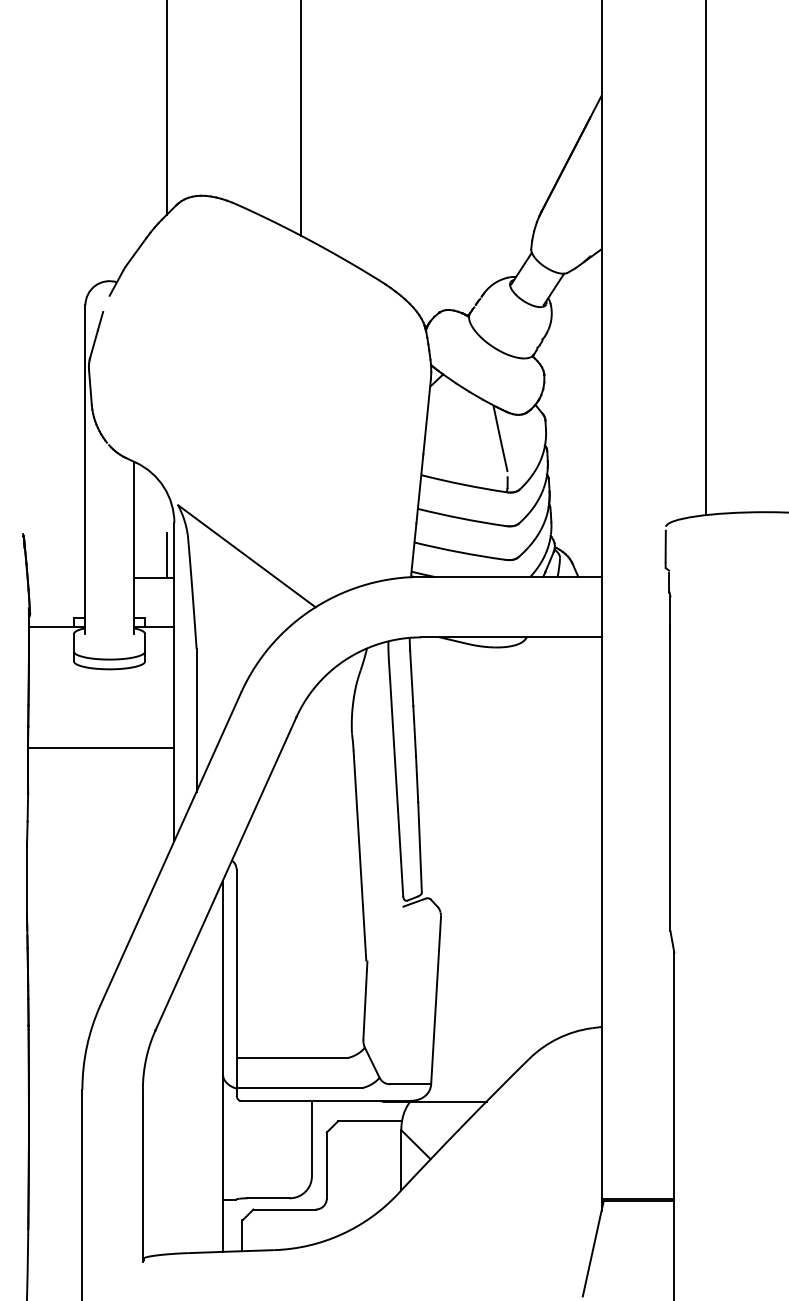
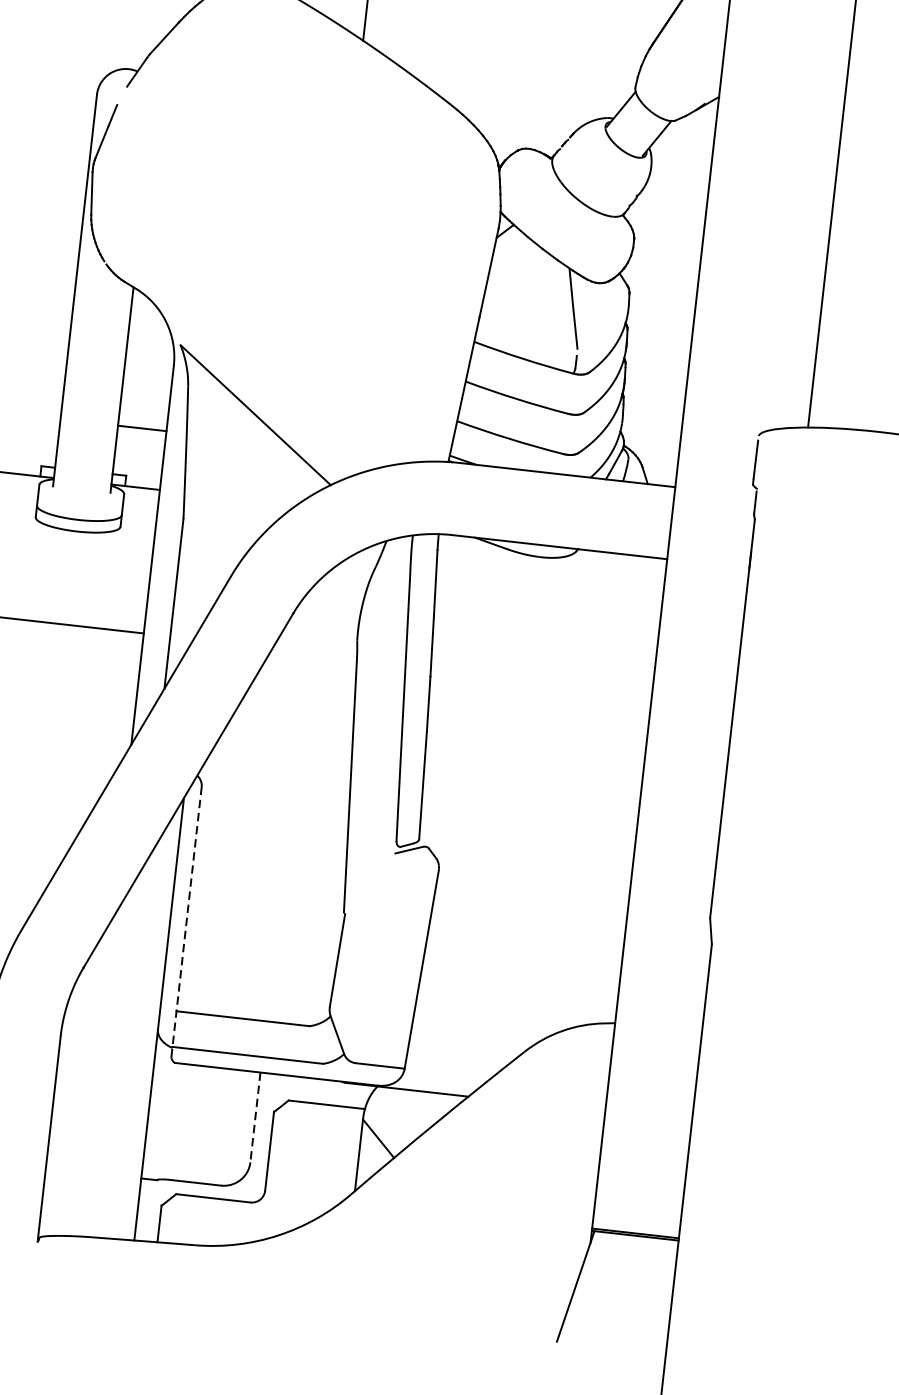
line: (166, 554) -> (160, 402), removed
line: (236, 982) -> (186, 921), solid -> dashed
line: (311, 1138) -> (254, 1117), solid -> dashed

